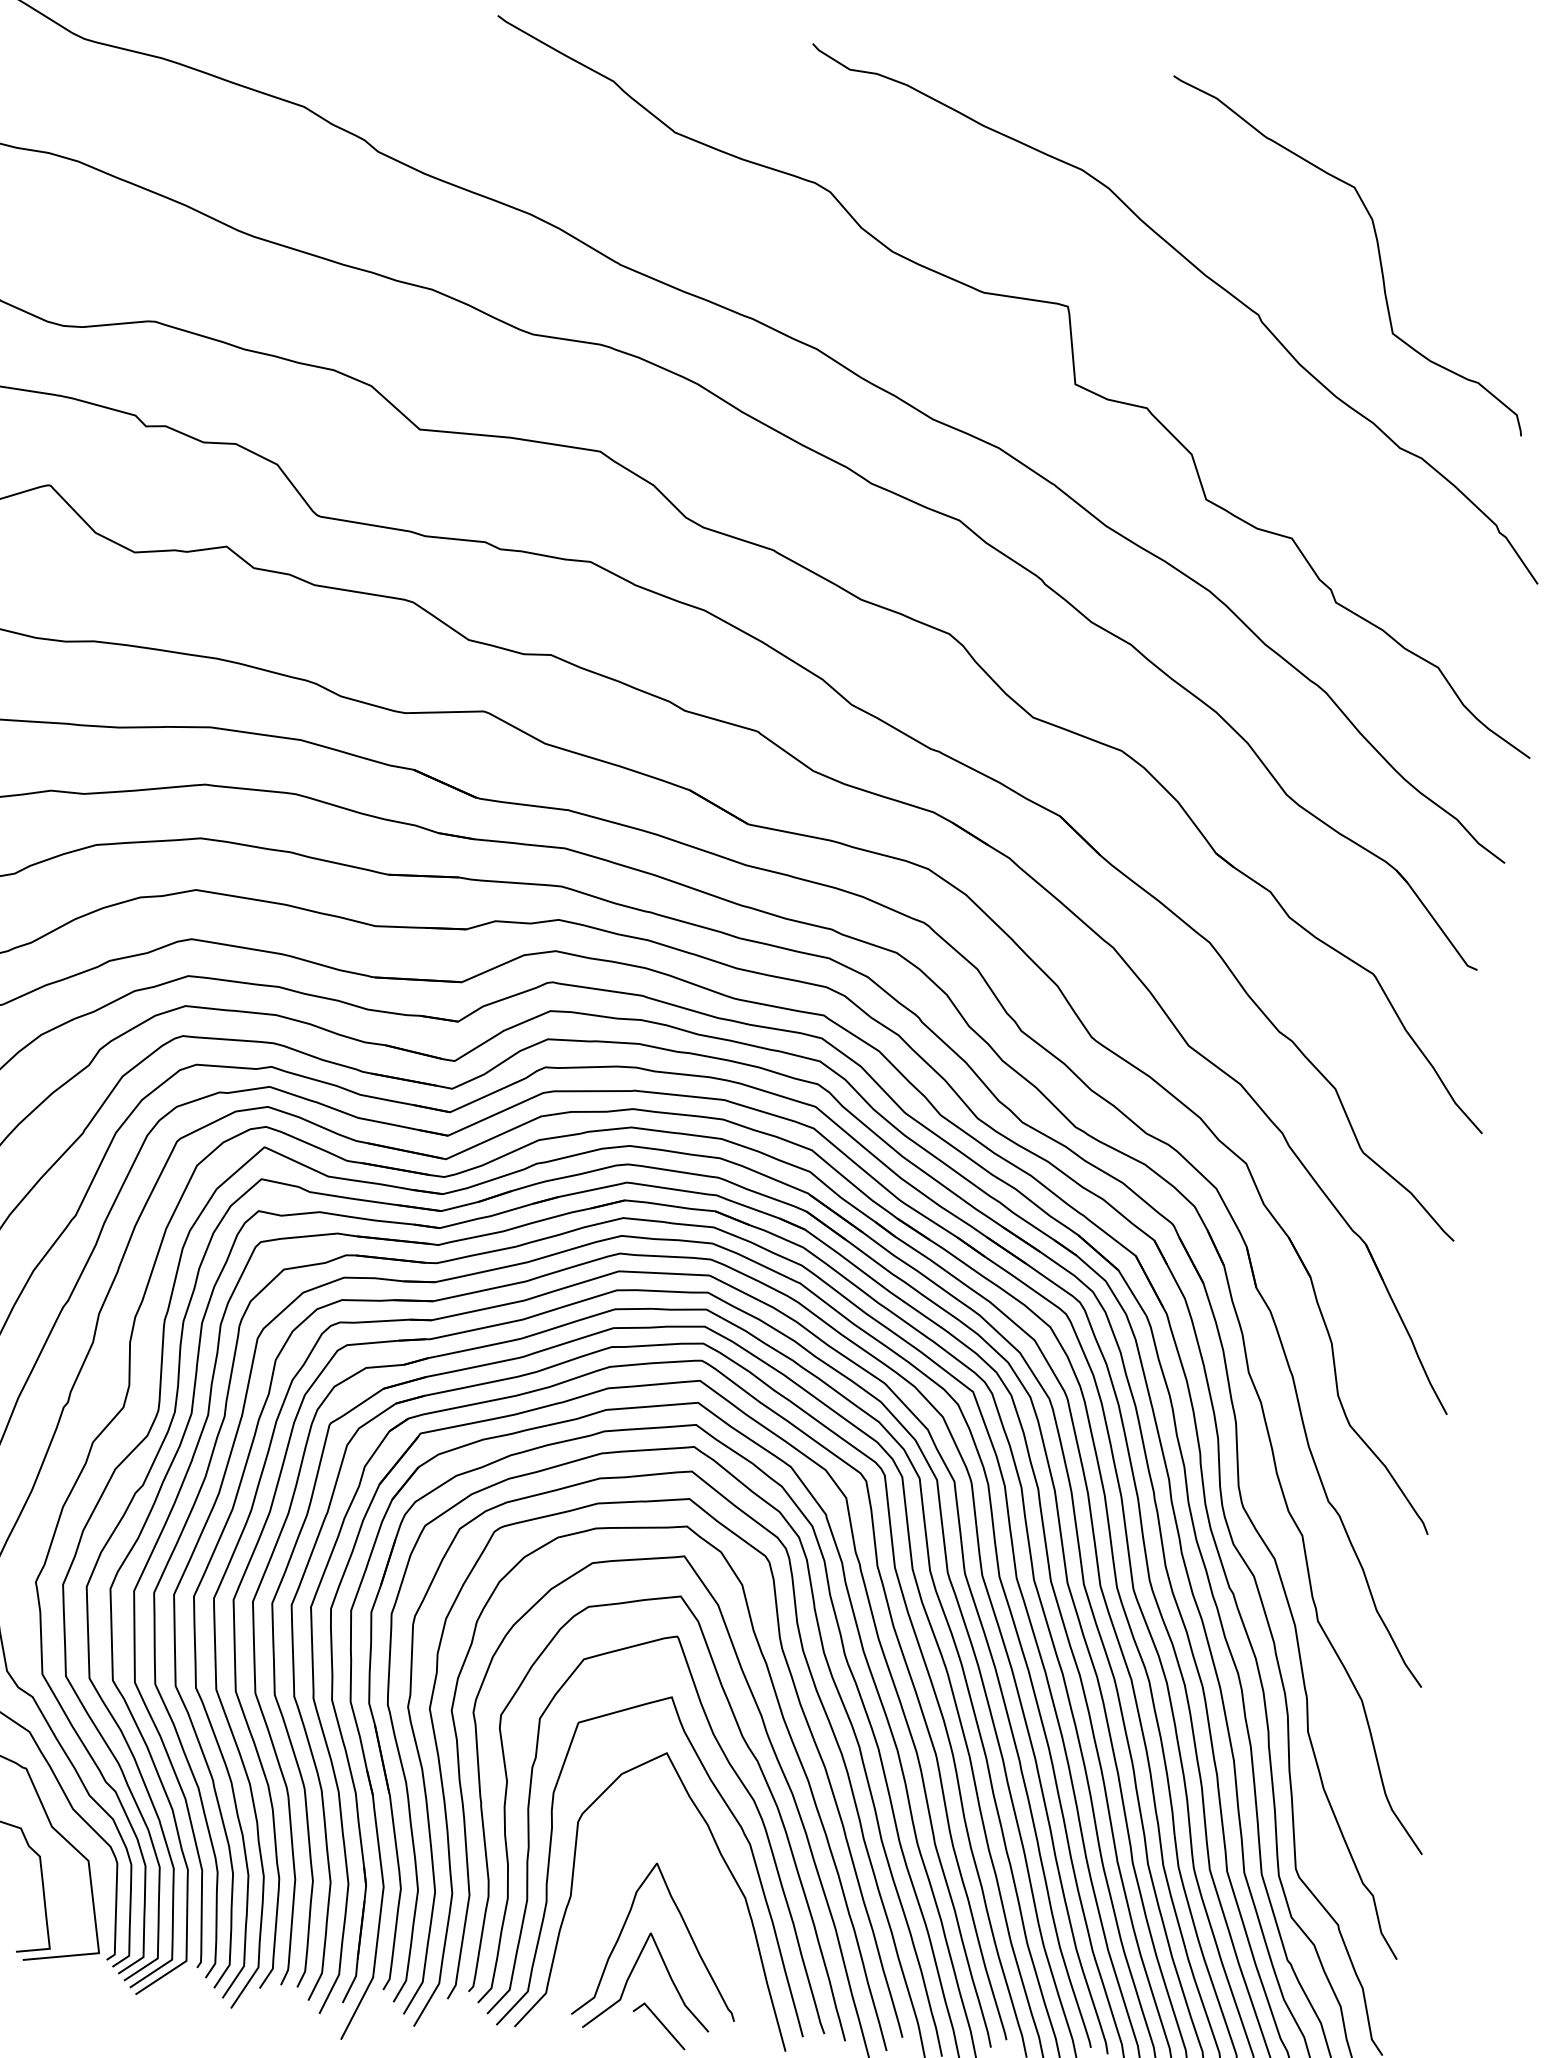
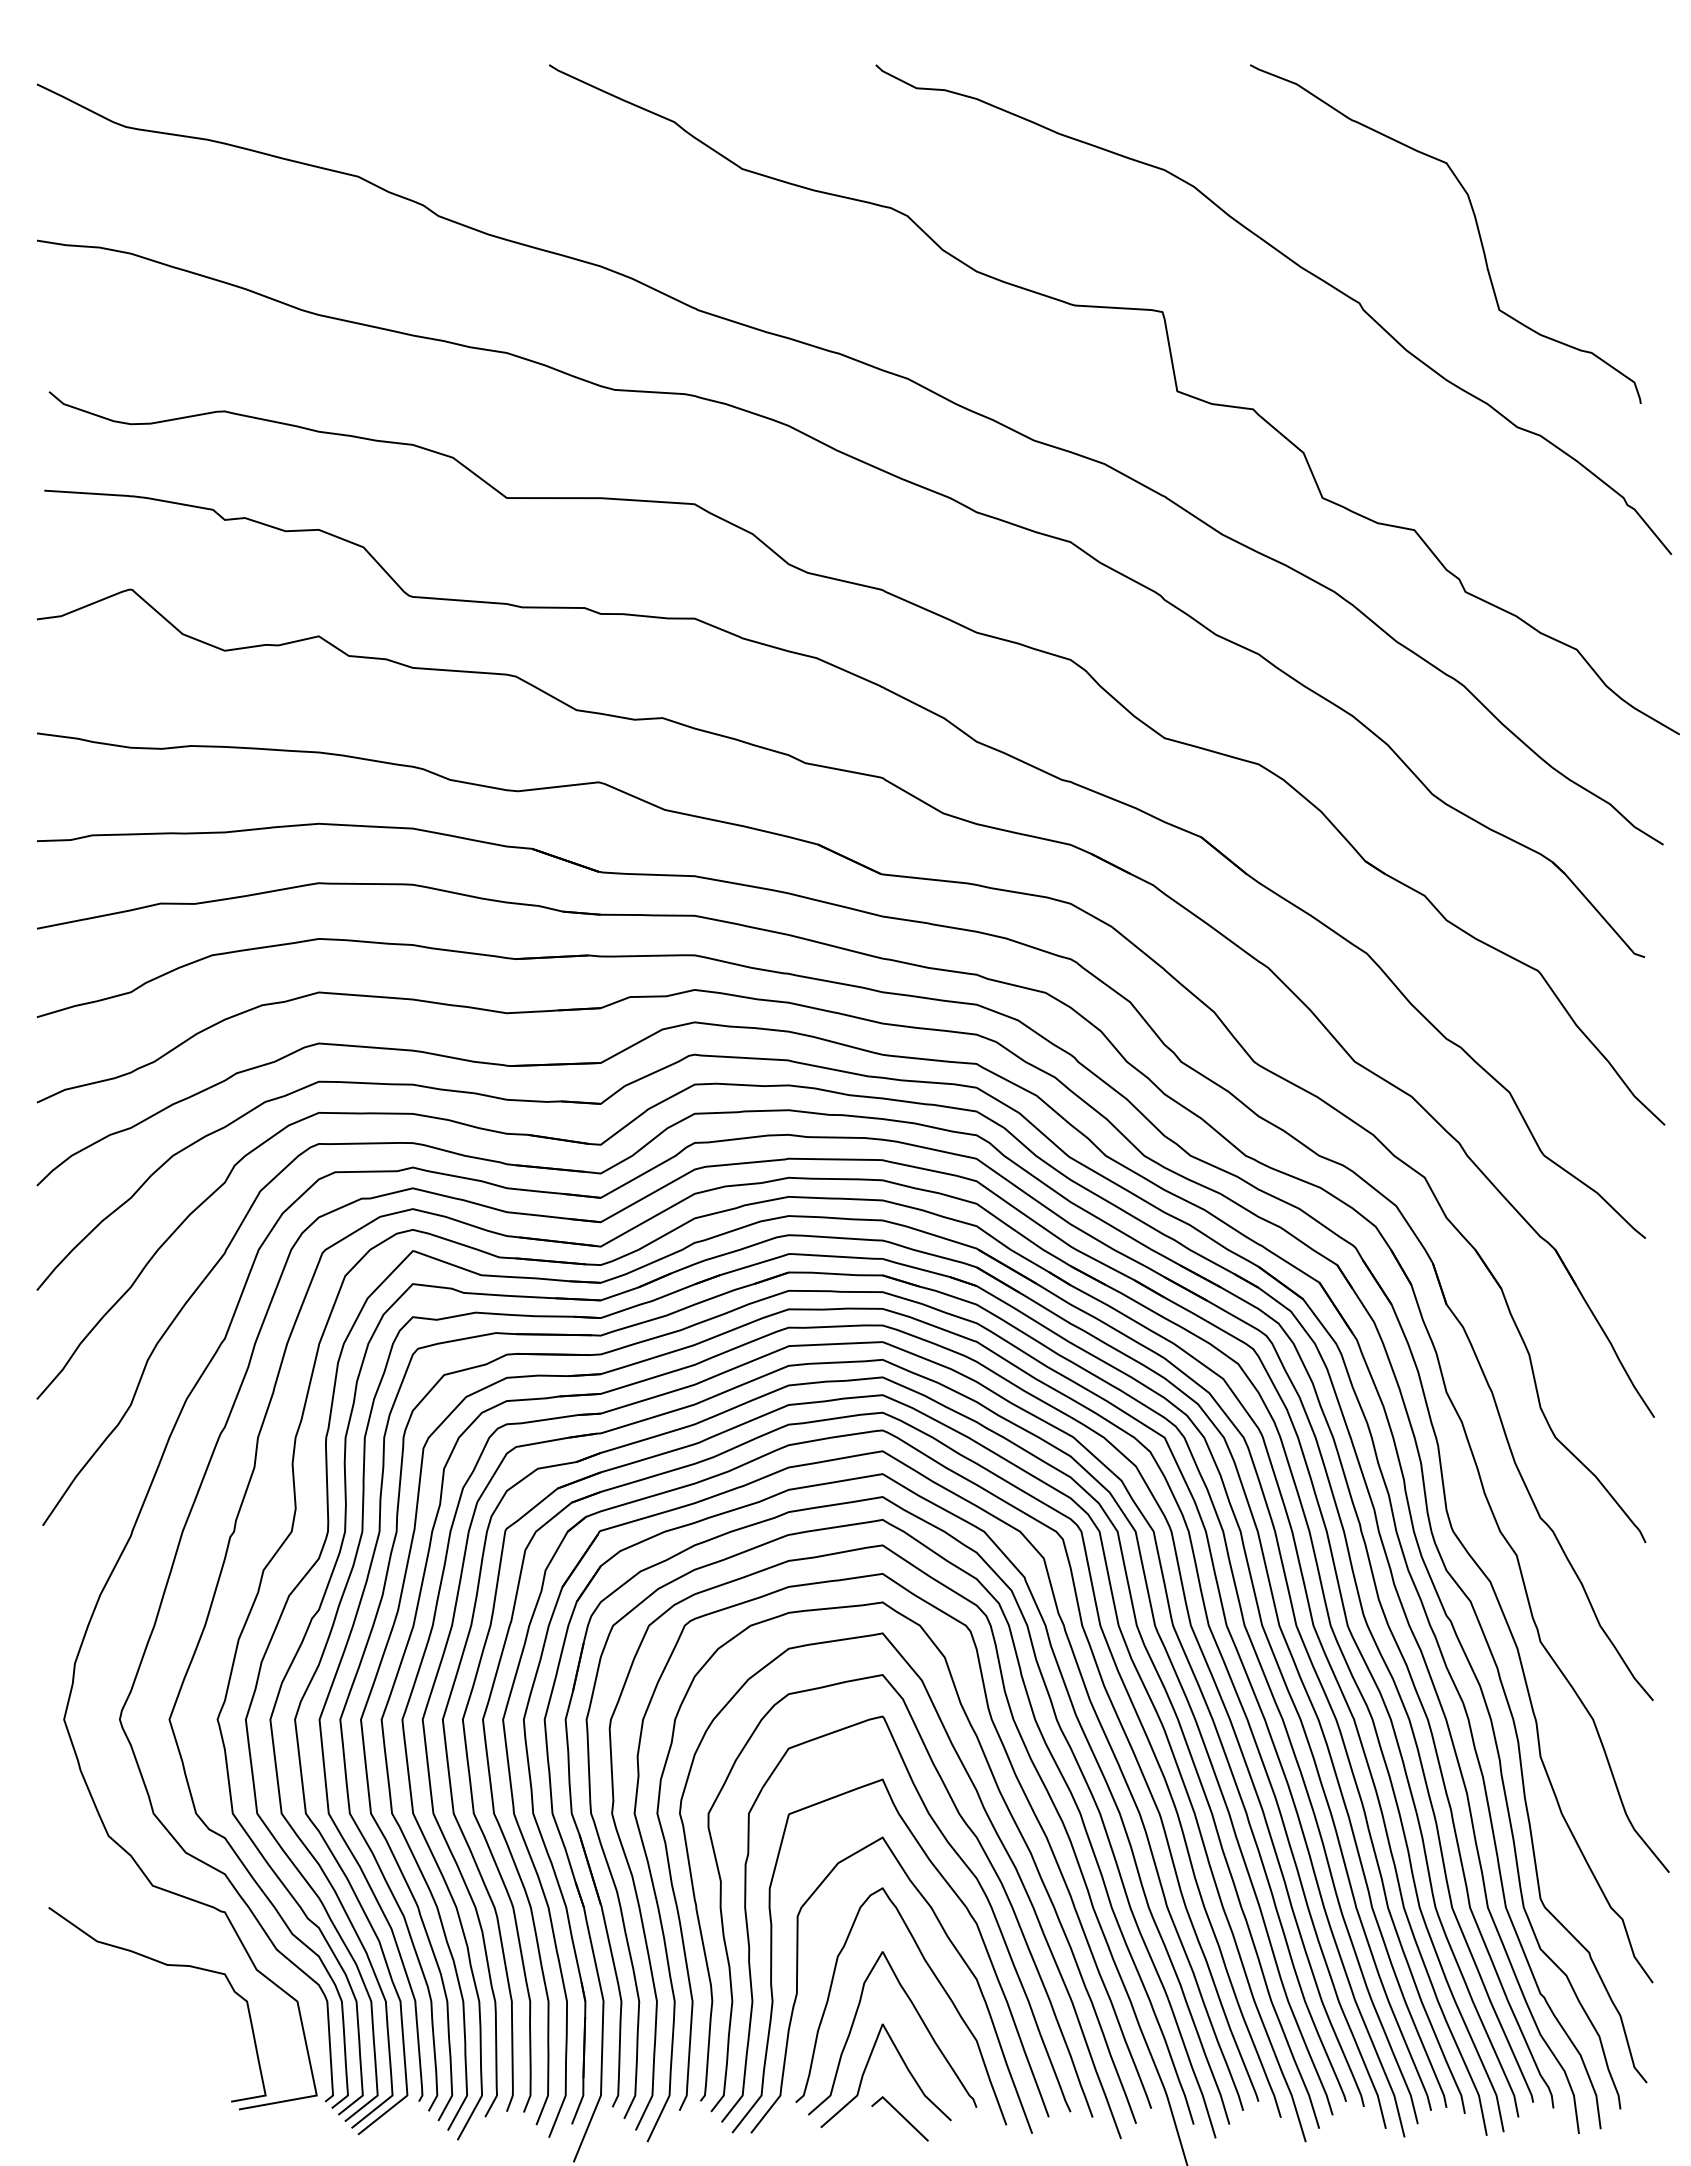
curve: (707, 1896) -> (937, 1981), added

